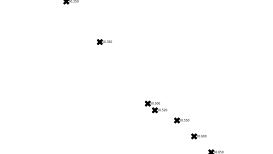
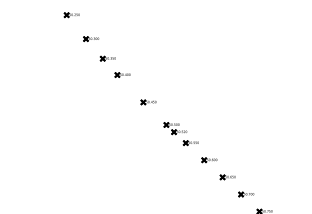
part: (89, 23) -> (91, 38), added
part: (118, 56) -> (122, 74), added
part: (142, 82) -> (148, 102), added
part: (156, 106) -> (175, 128), moved

